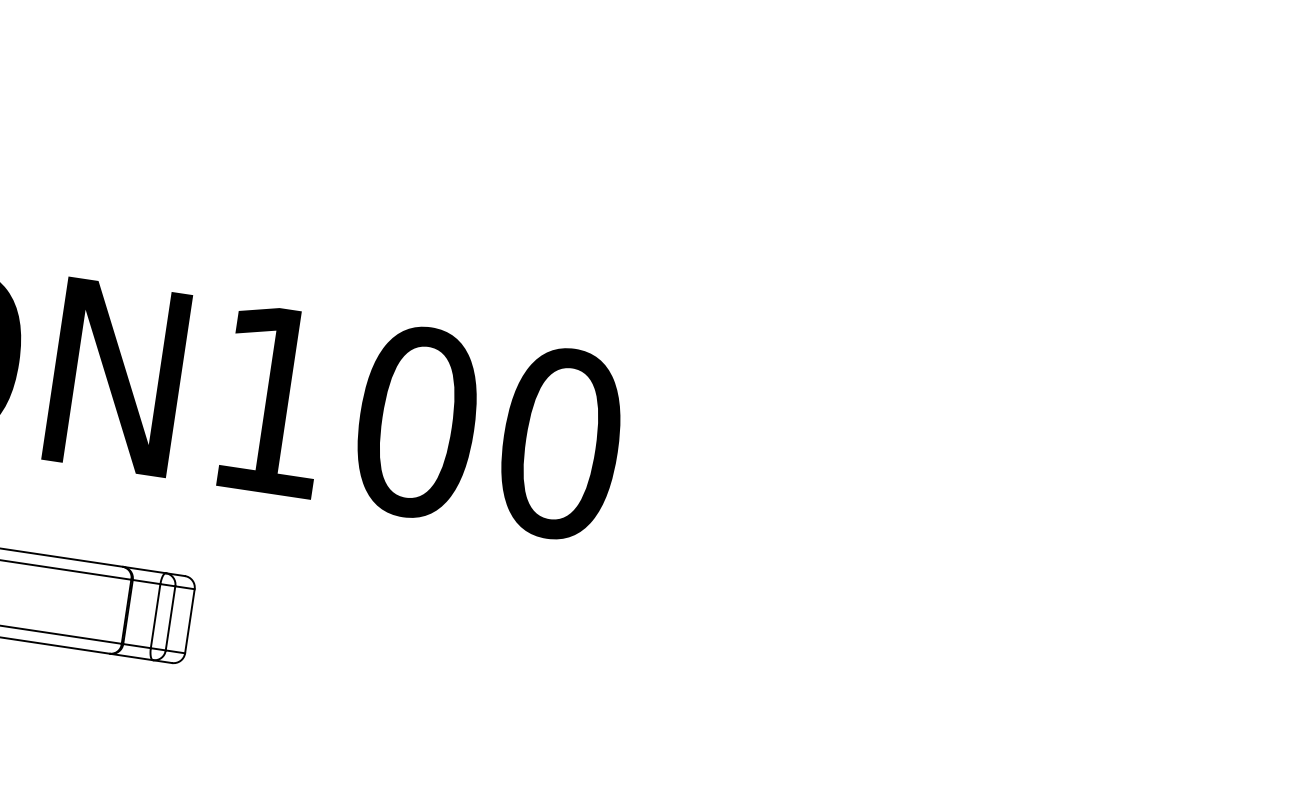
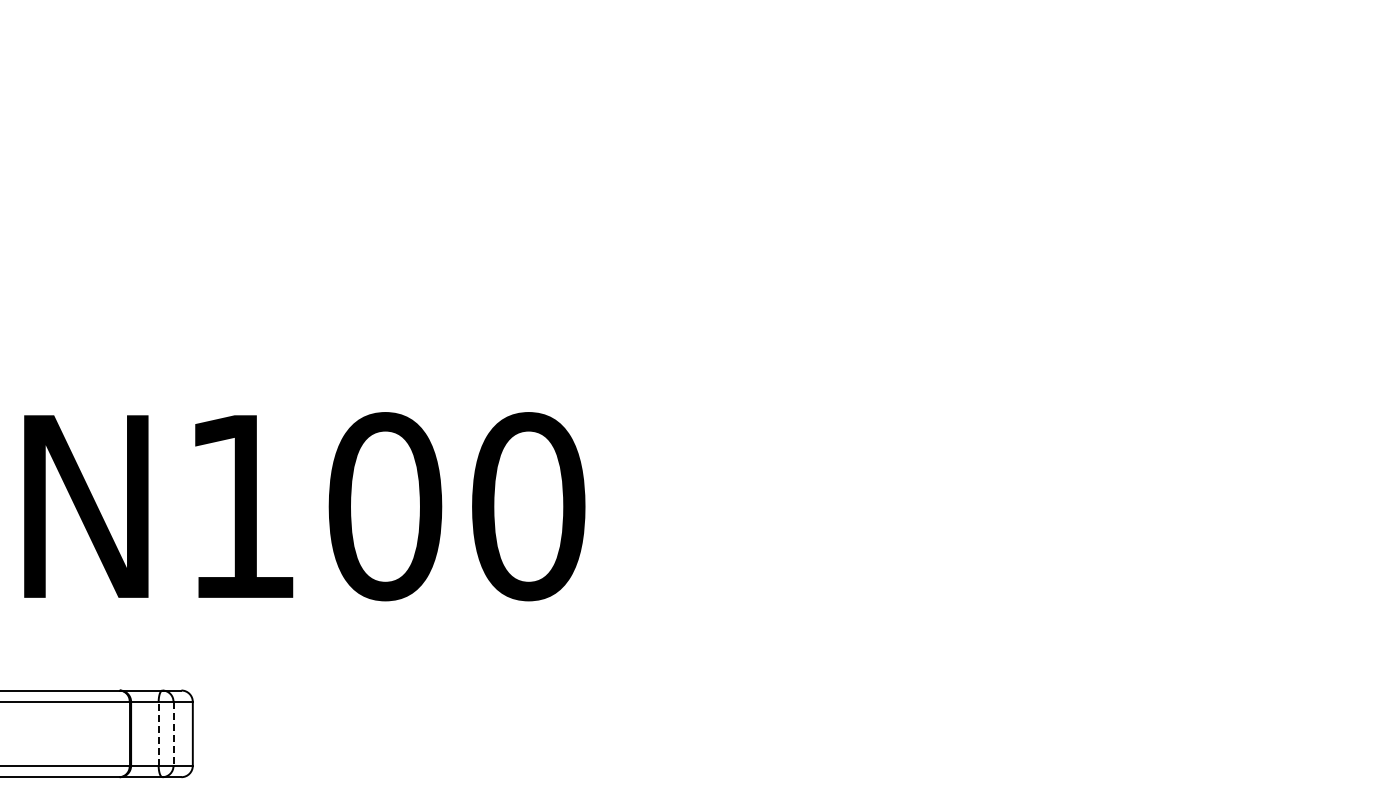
line: (155, 615) -> (158, 733), solid -> dashed
line: (170, 618) -> (173, 733), solid -> dashed

